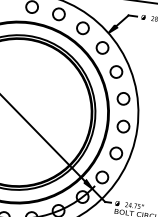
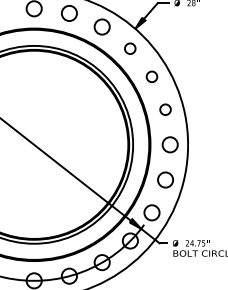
circle: (101, 47) -> (129, 48), size x0.7
circle: (116, 71) -> (151, 76), size x0.7
circle: (123, 98) -> (165, 109), size x0.7

